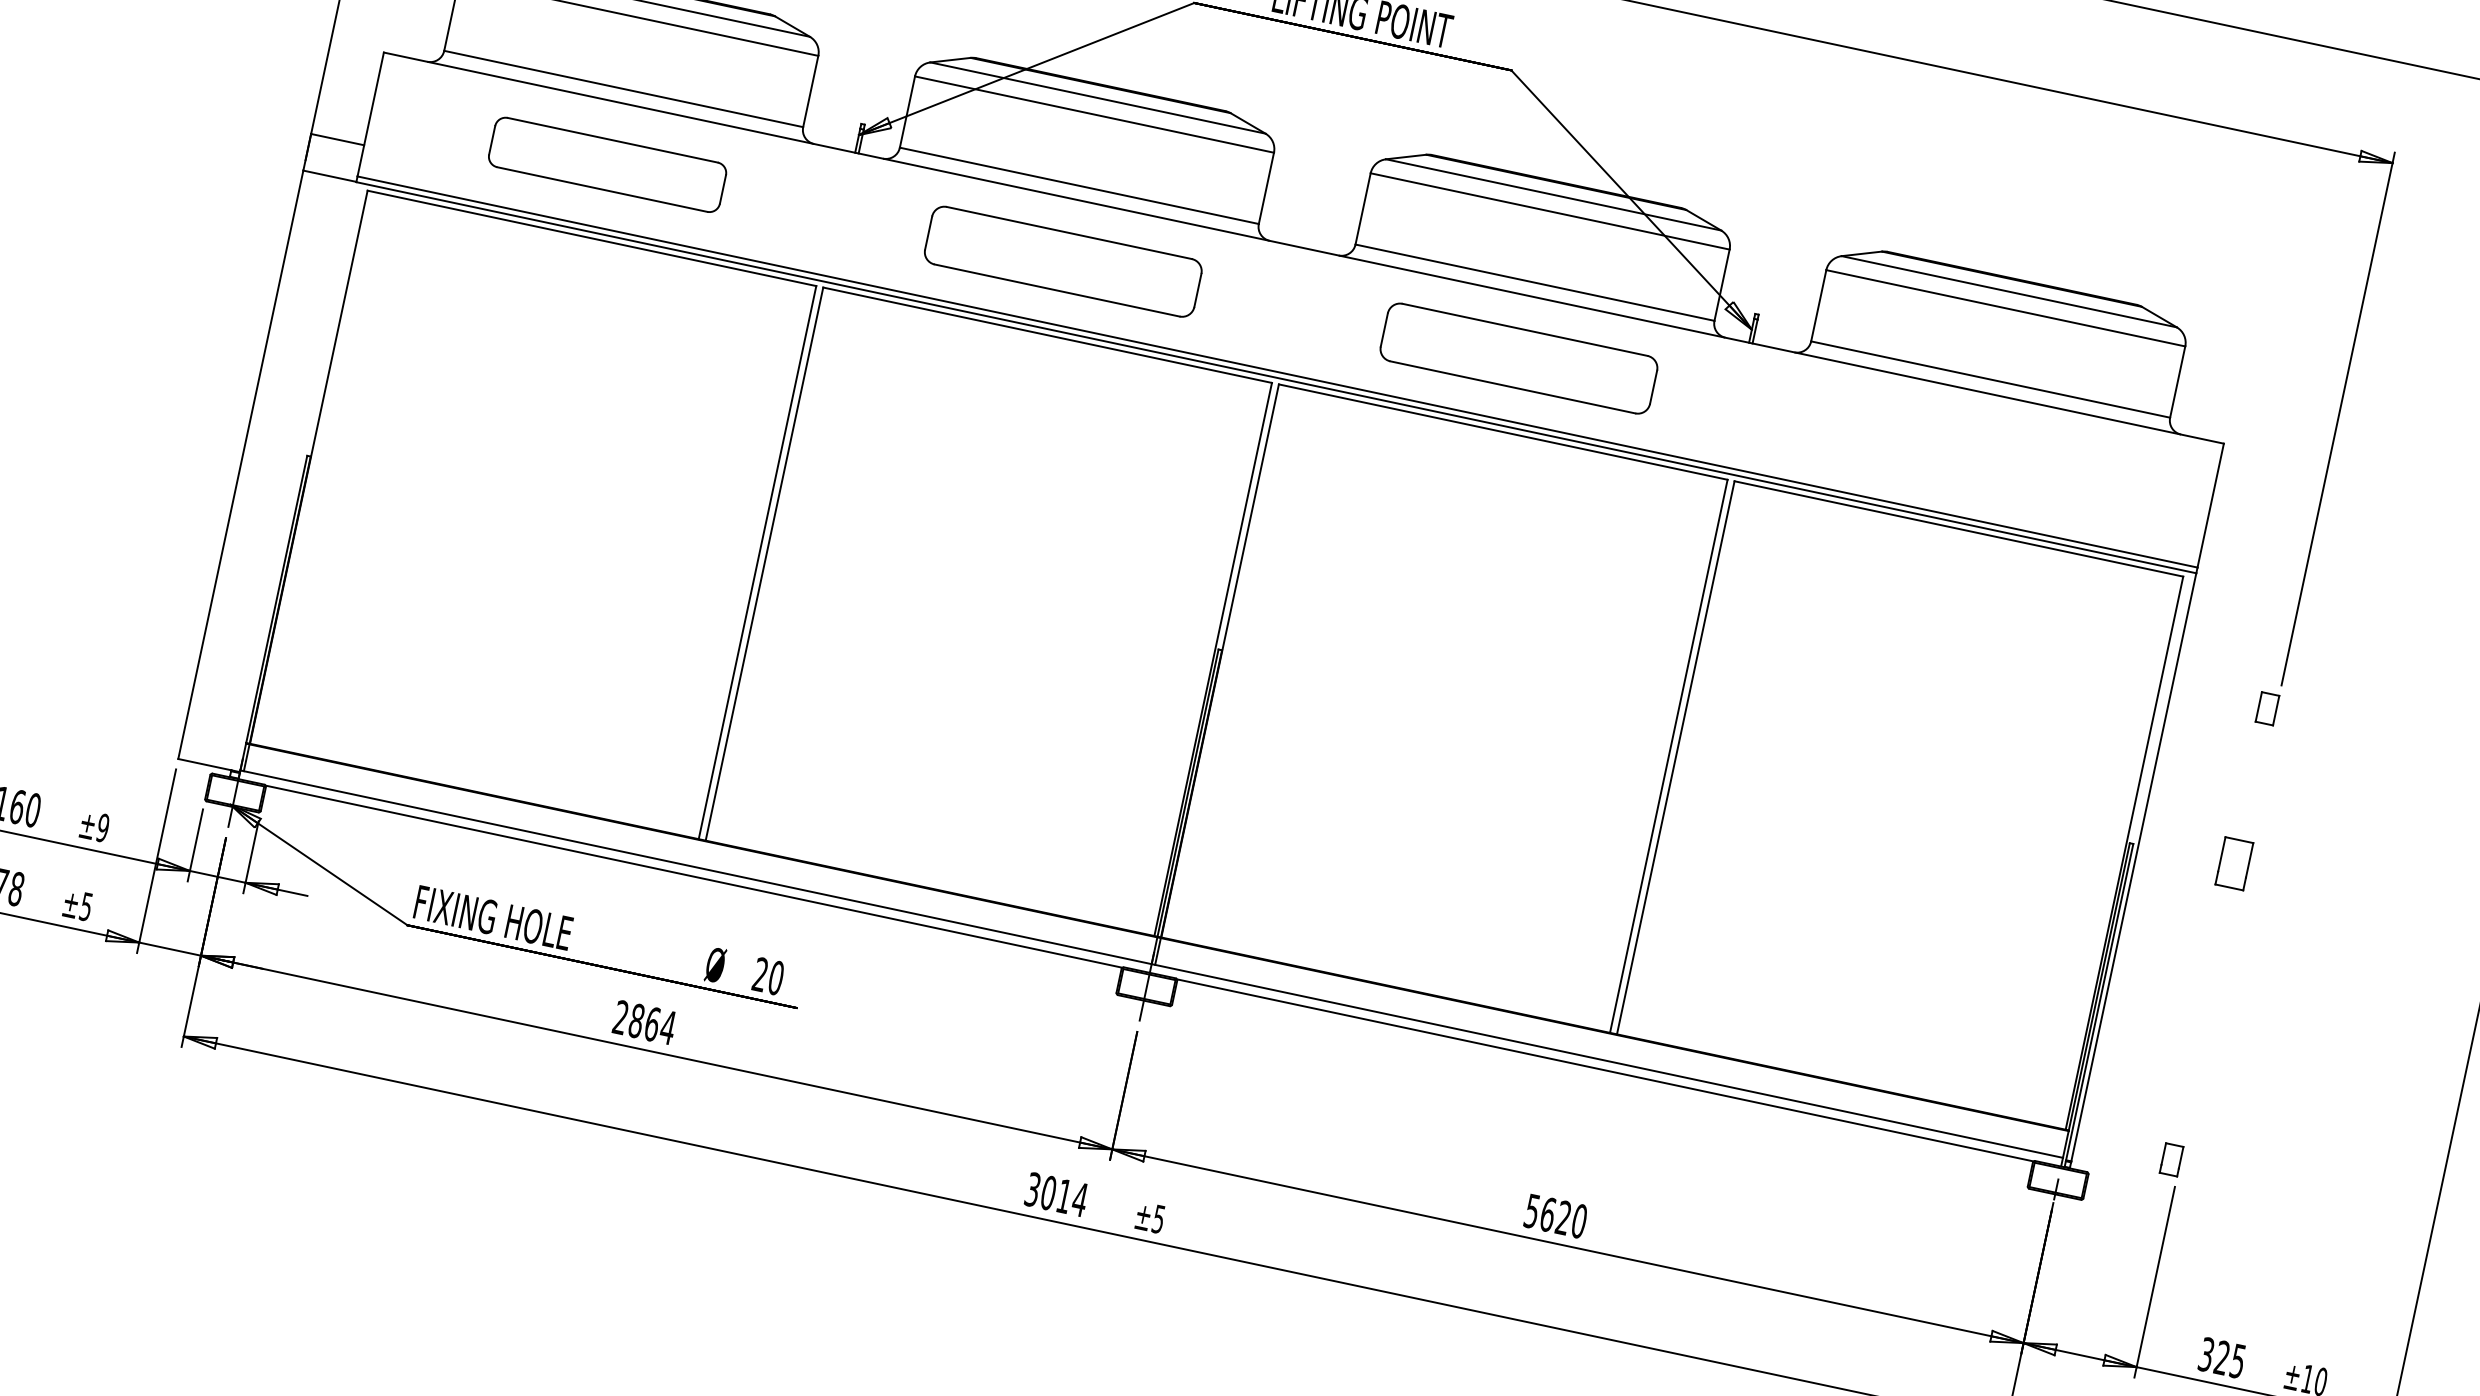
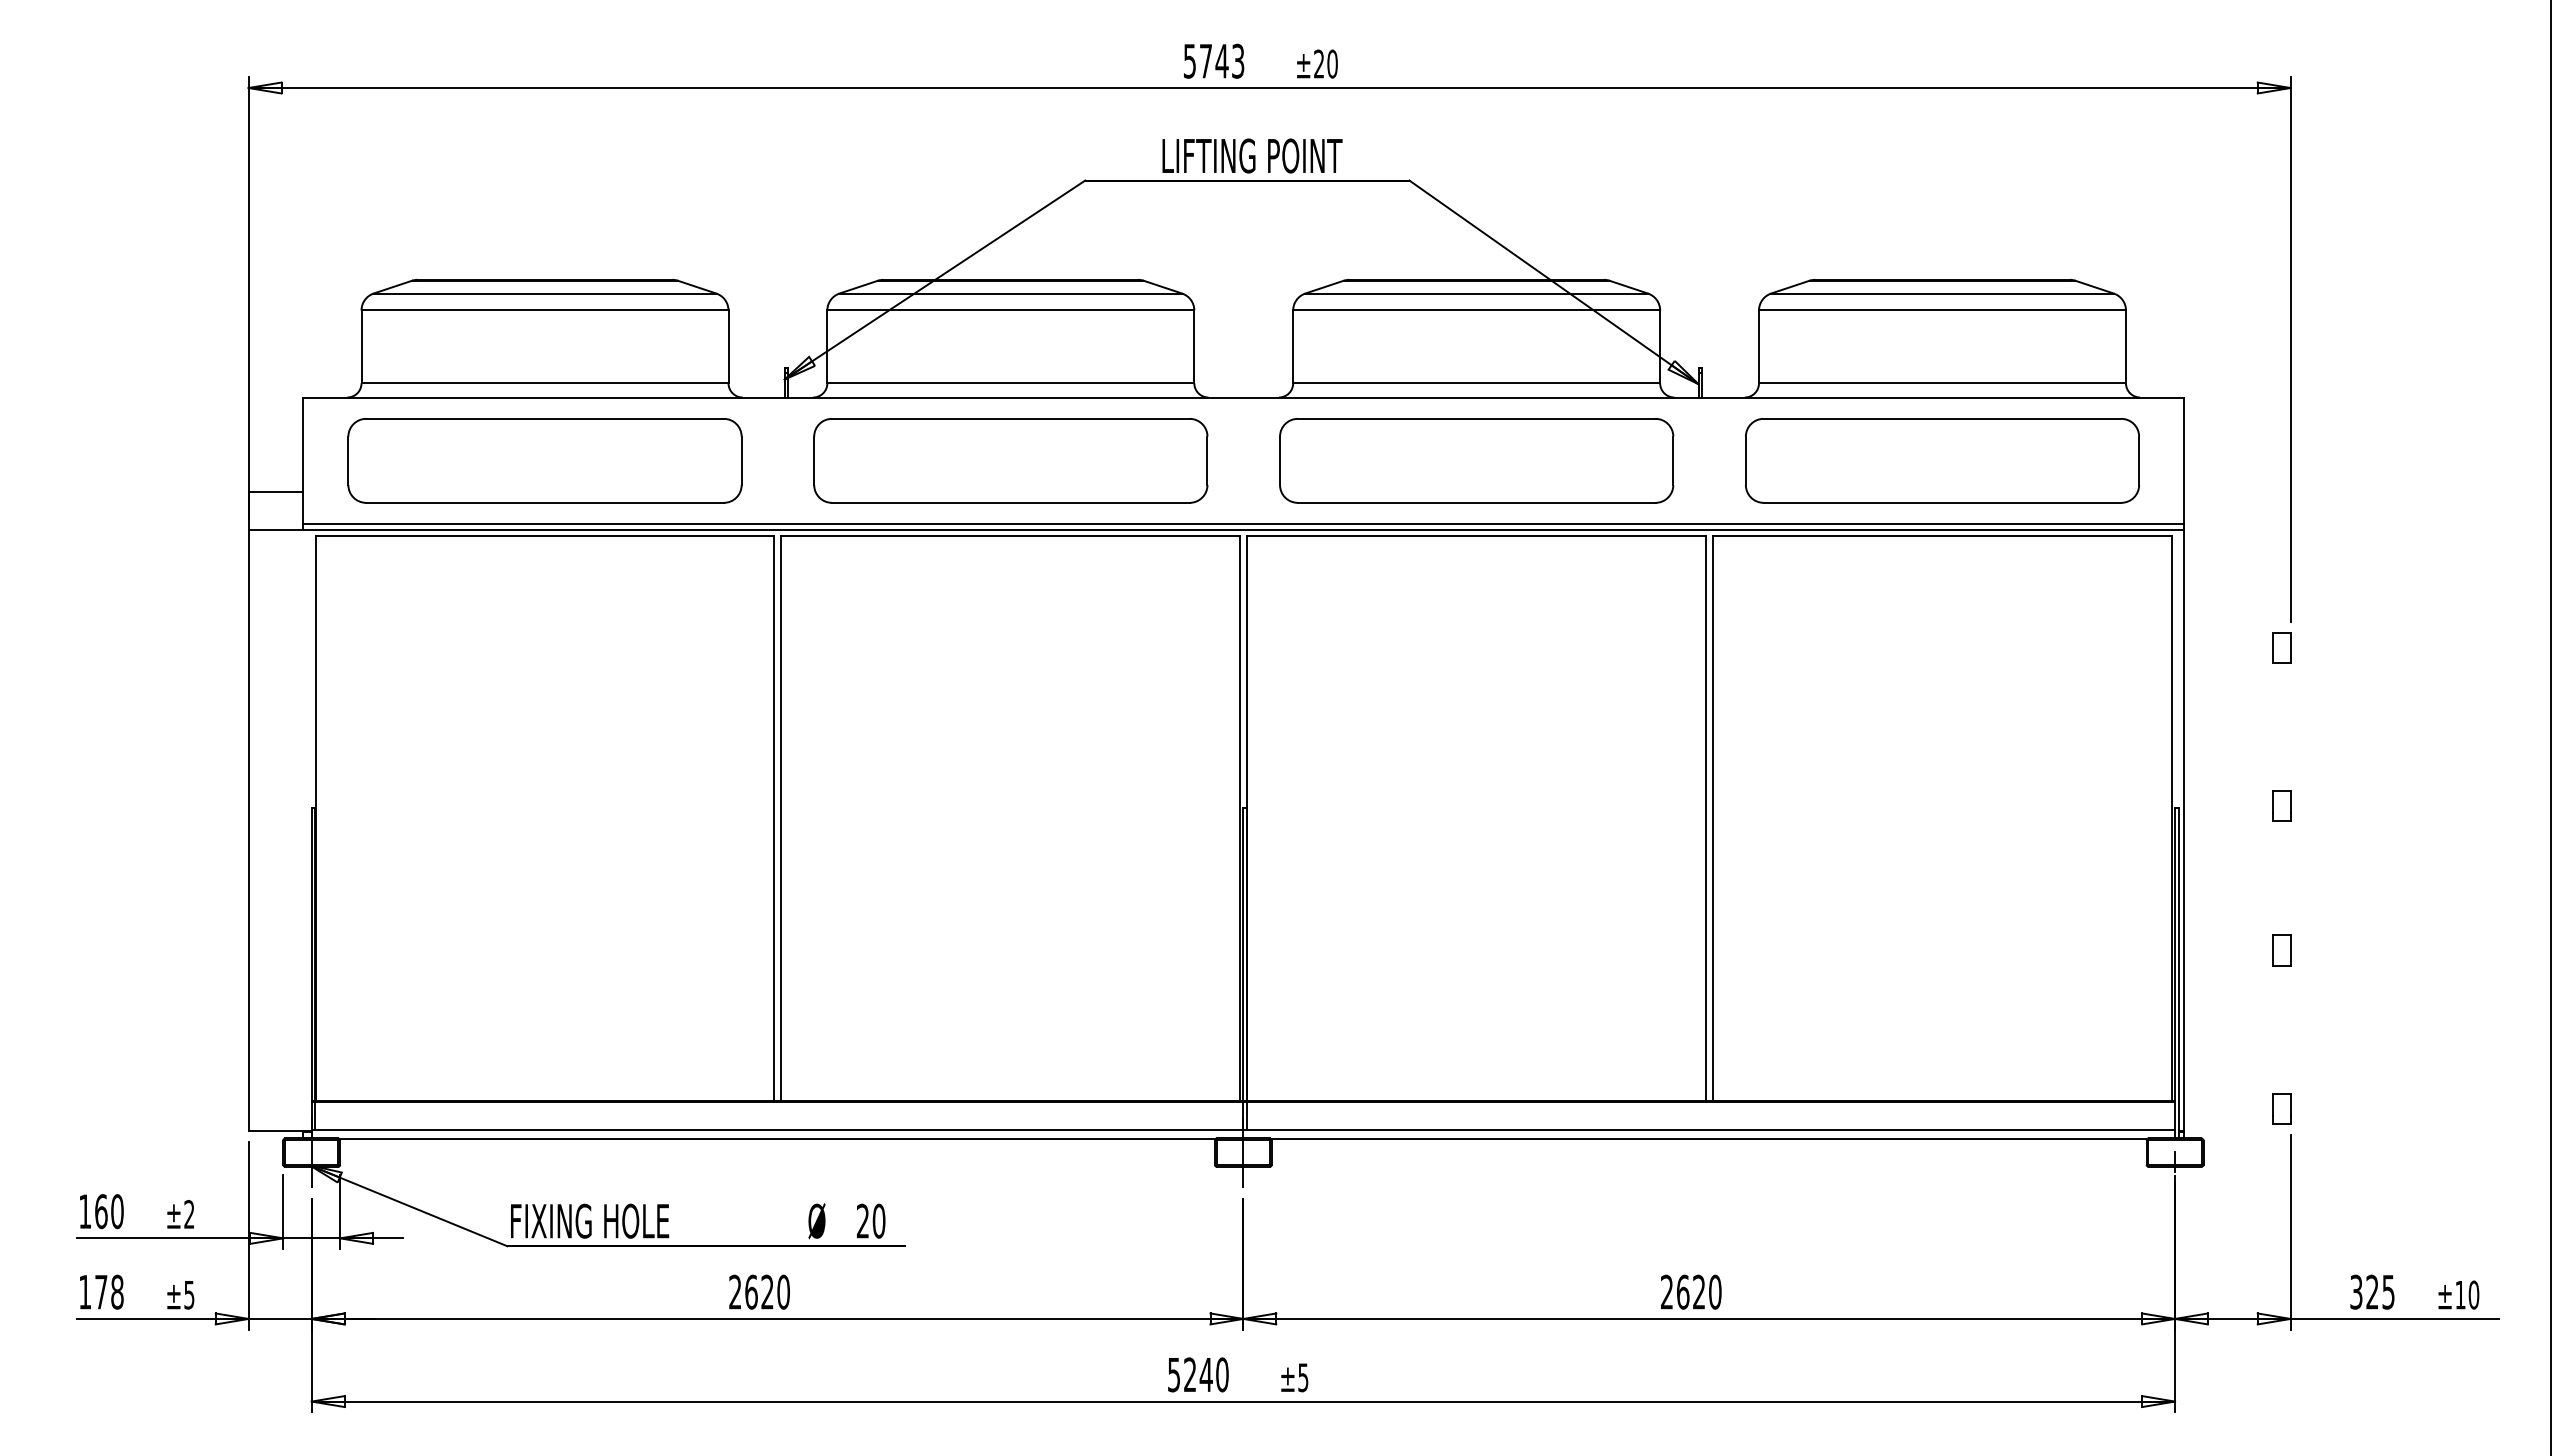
part: (607, 164) -> (544, 460), size x1.67
part: (1062, 261) -> (1010, 460), size x1.43
part: (1518, 358) -> (1476, 460), size x1.43
part: (1974, 455) -> (1942, 460), added
text: (103, 828) -> (189, 1214), ±9 -> ±2
part: (2234, 863) -> (2281, 805), size x0.62
part: (2204, 1004) -> (2281, 950), added
text: (652, 1023) -> (767, 1291), 2864 -> 2620
text: (1056, 1194) -> (1198, 1374), 3014 -> 5240
text: (1531, 1210) -> (1666, 1291), 5620 -> 2620

